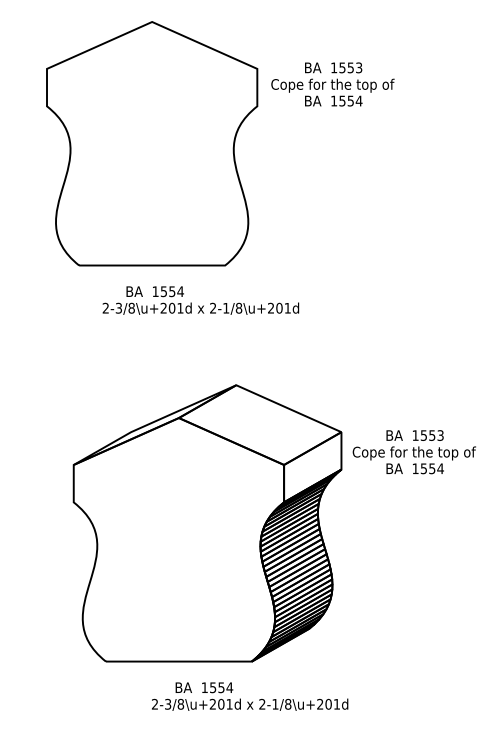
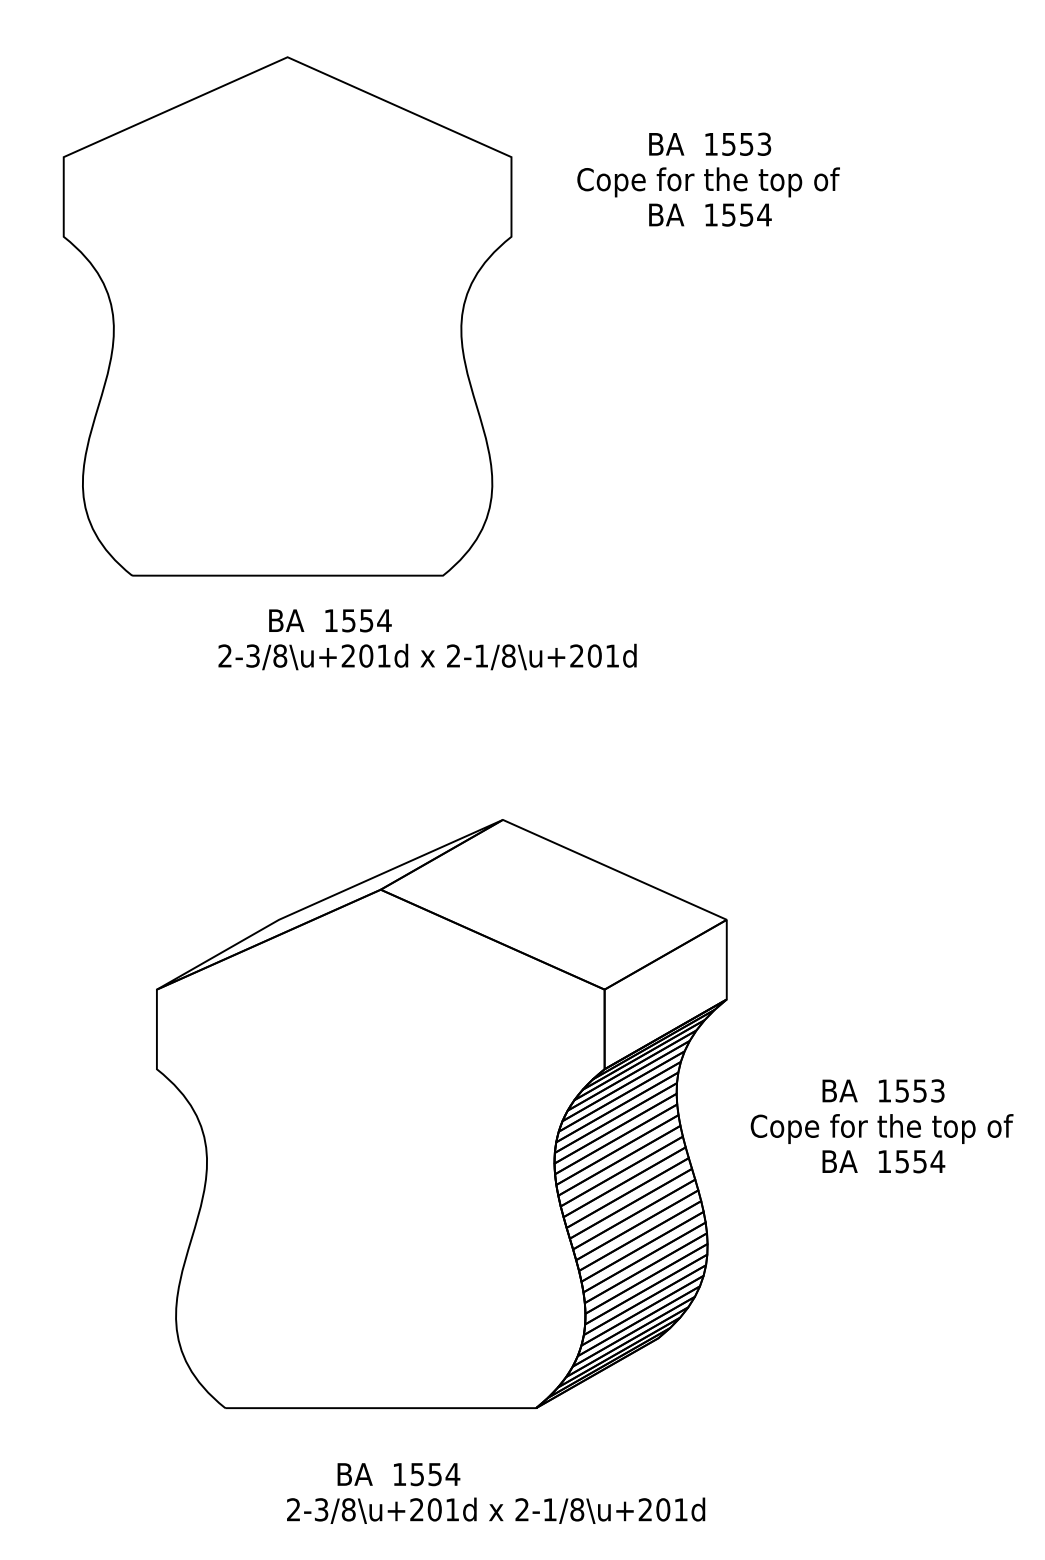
part: (152, 143) -> (288, 315), moved
text: (413, 452) -> (880, 1126), moved
text: (250, 696) -> (496, 1493), moved

